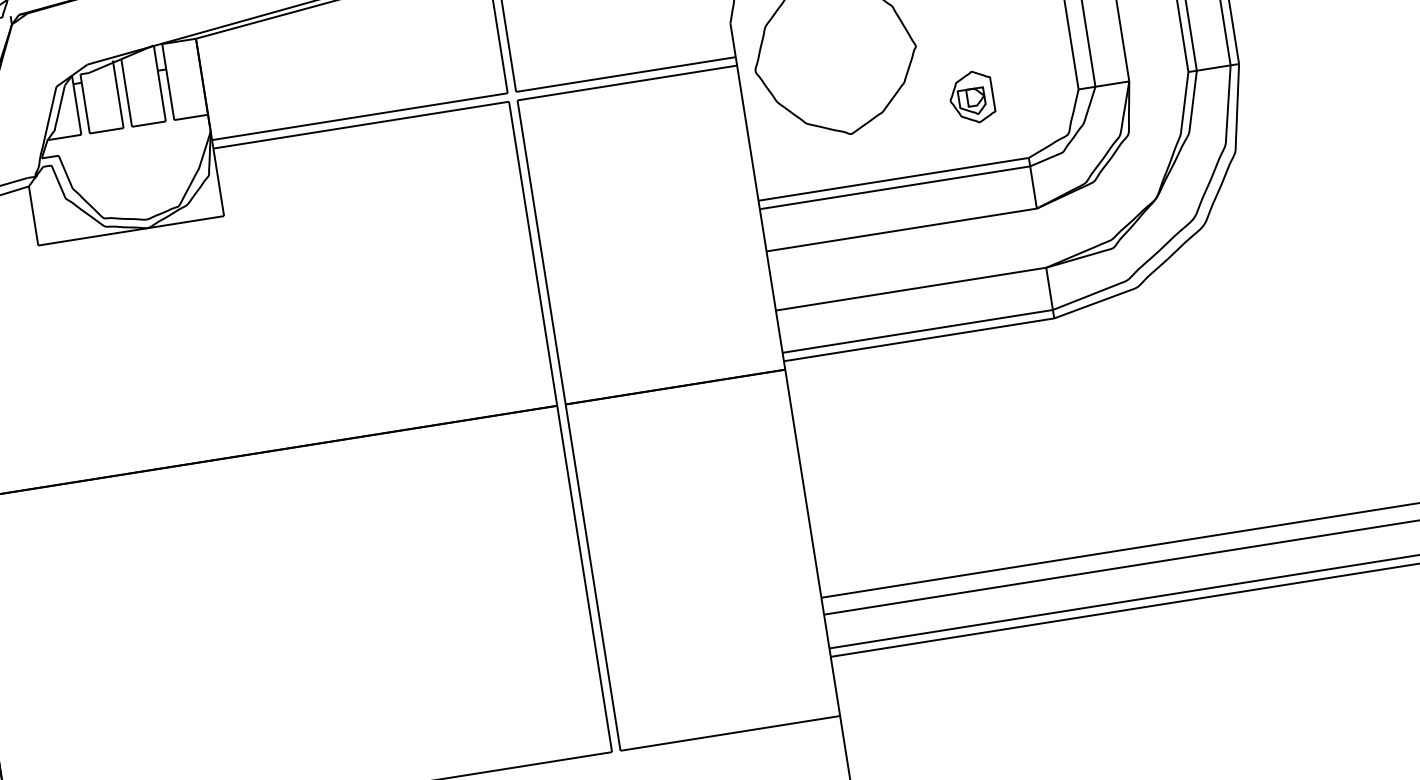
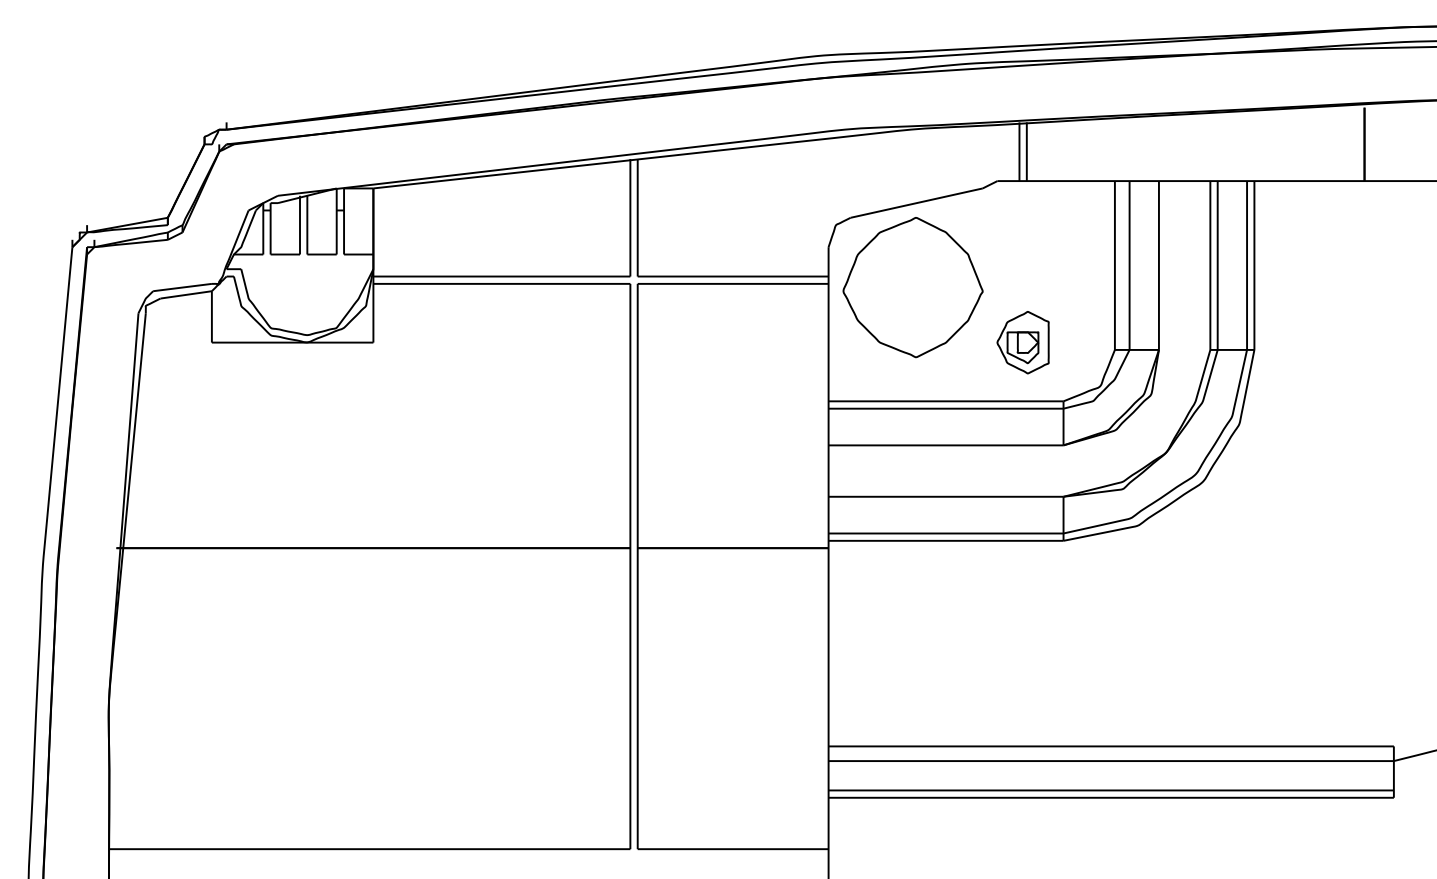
part: (972, 97) -> (1023, 342), size x1.4

